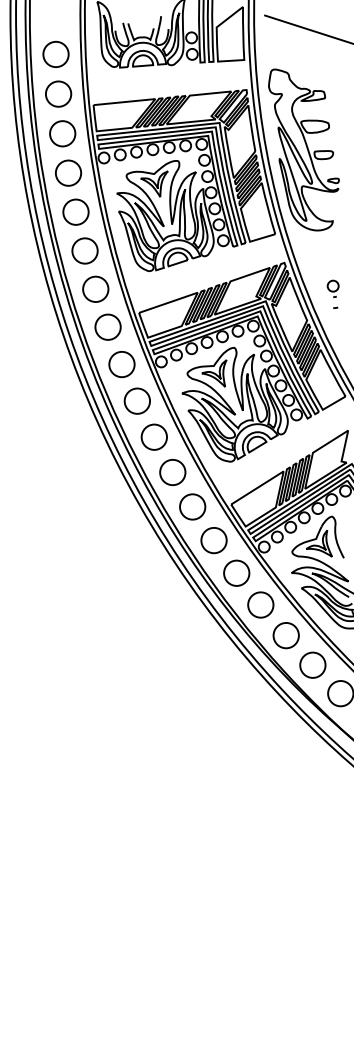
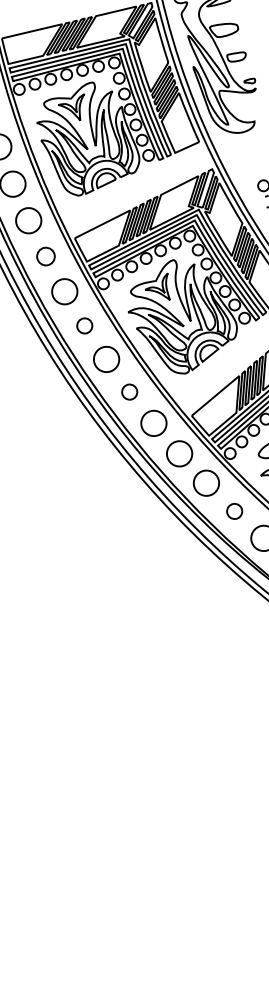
circle: (107, 326) -> (45, 255), size x0.7
circle: (136, 400) -> (83, 325), size x0.6
circle: (172, 472) -> (129, 391), size x0.6
circle: (260, 604) -> (234, 510), size x0.6

